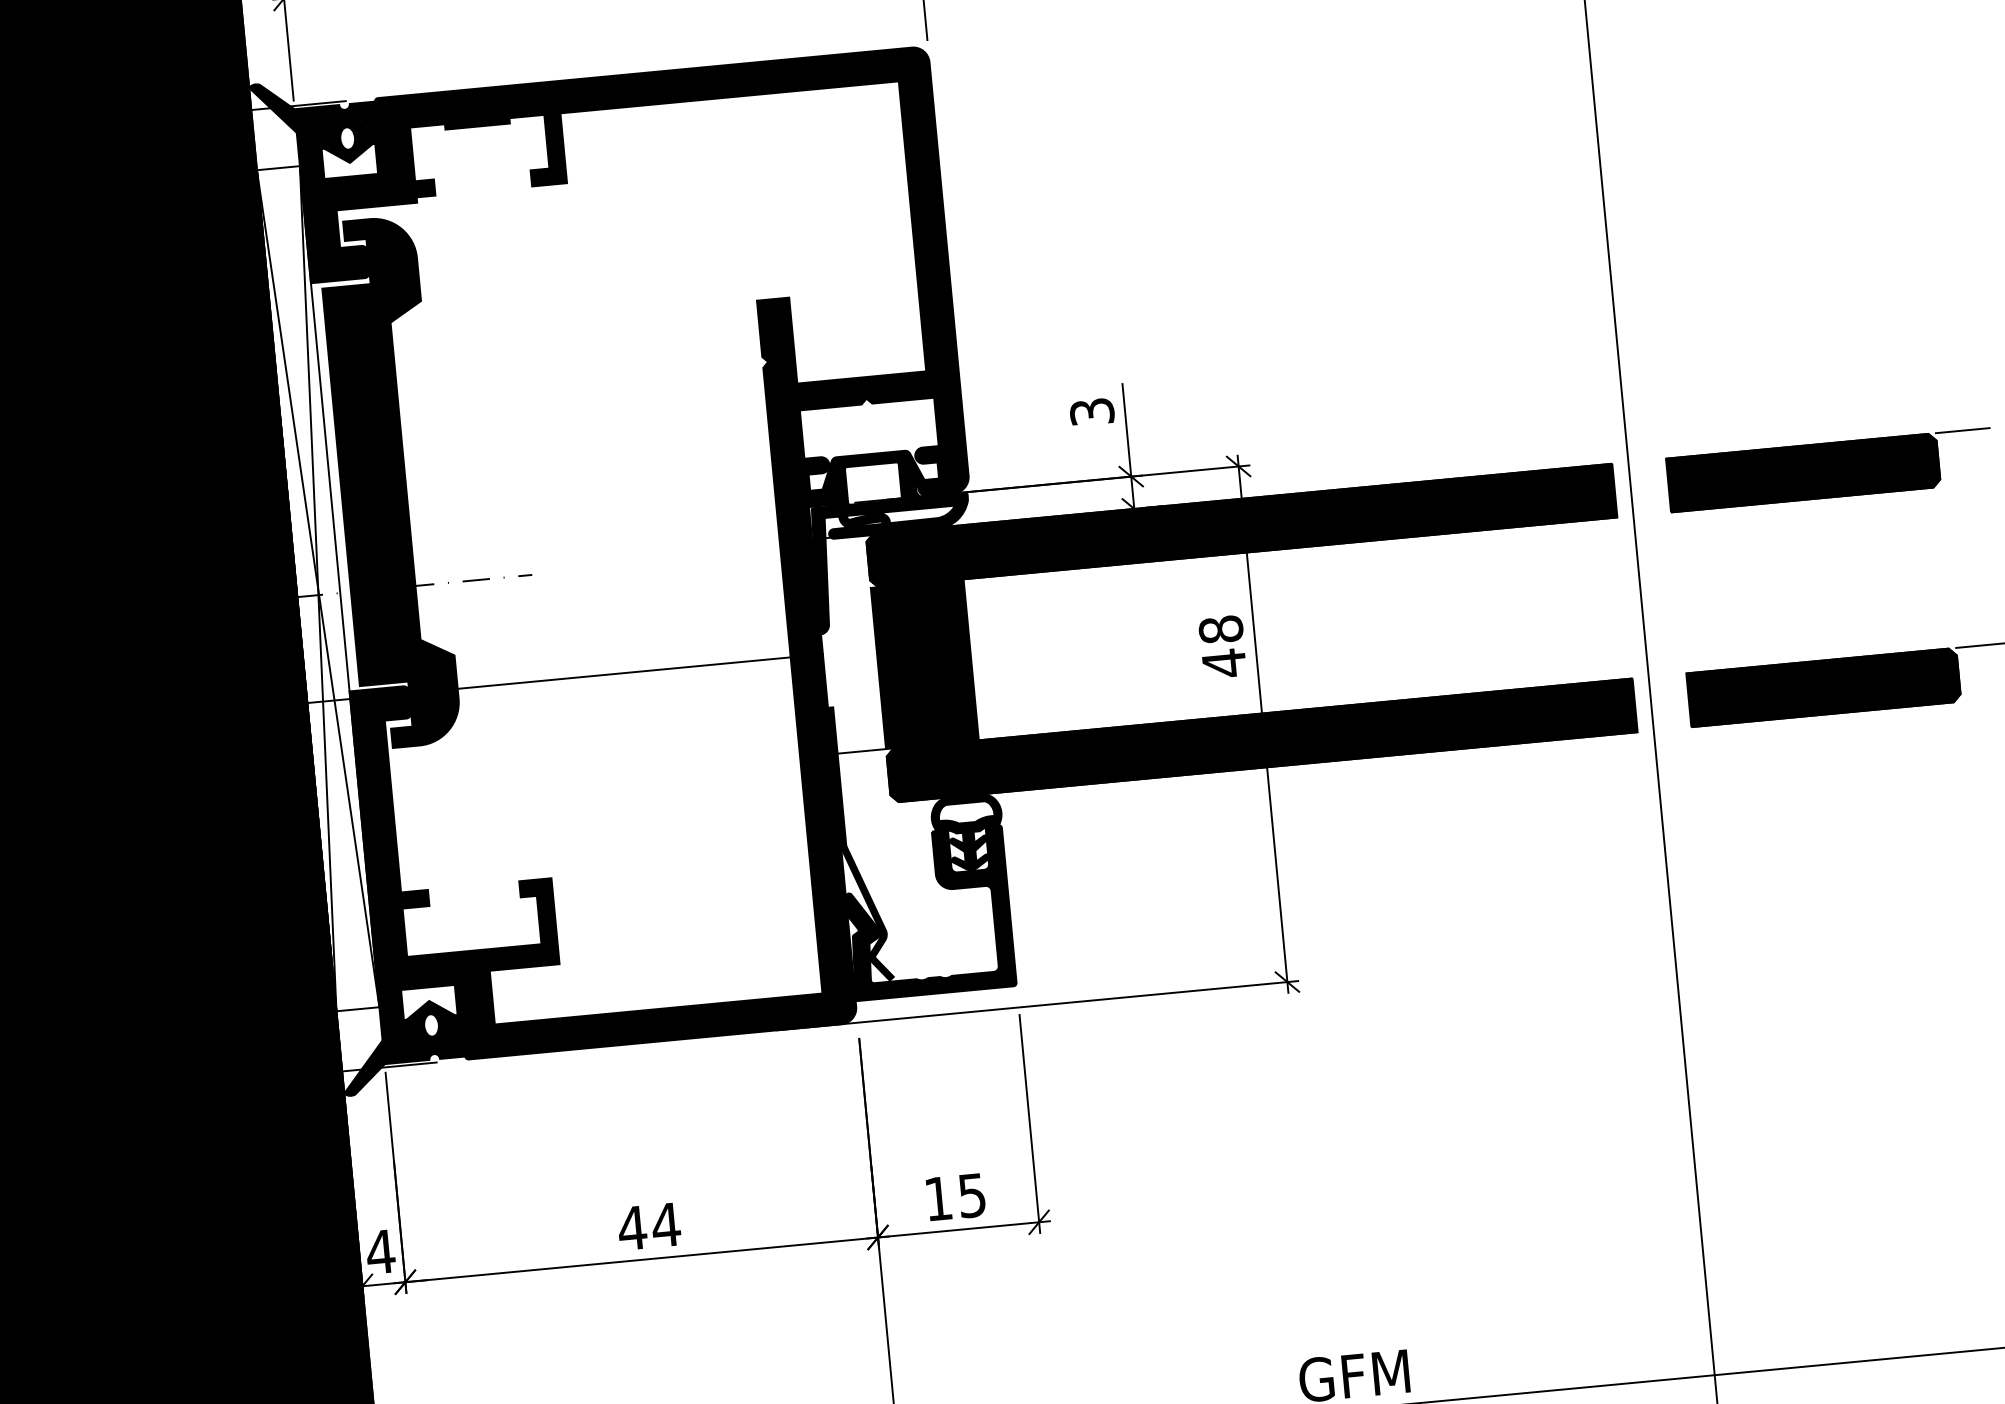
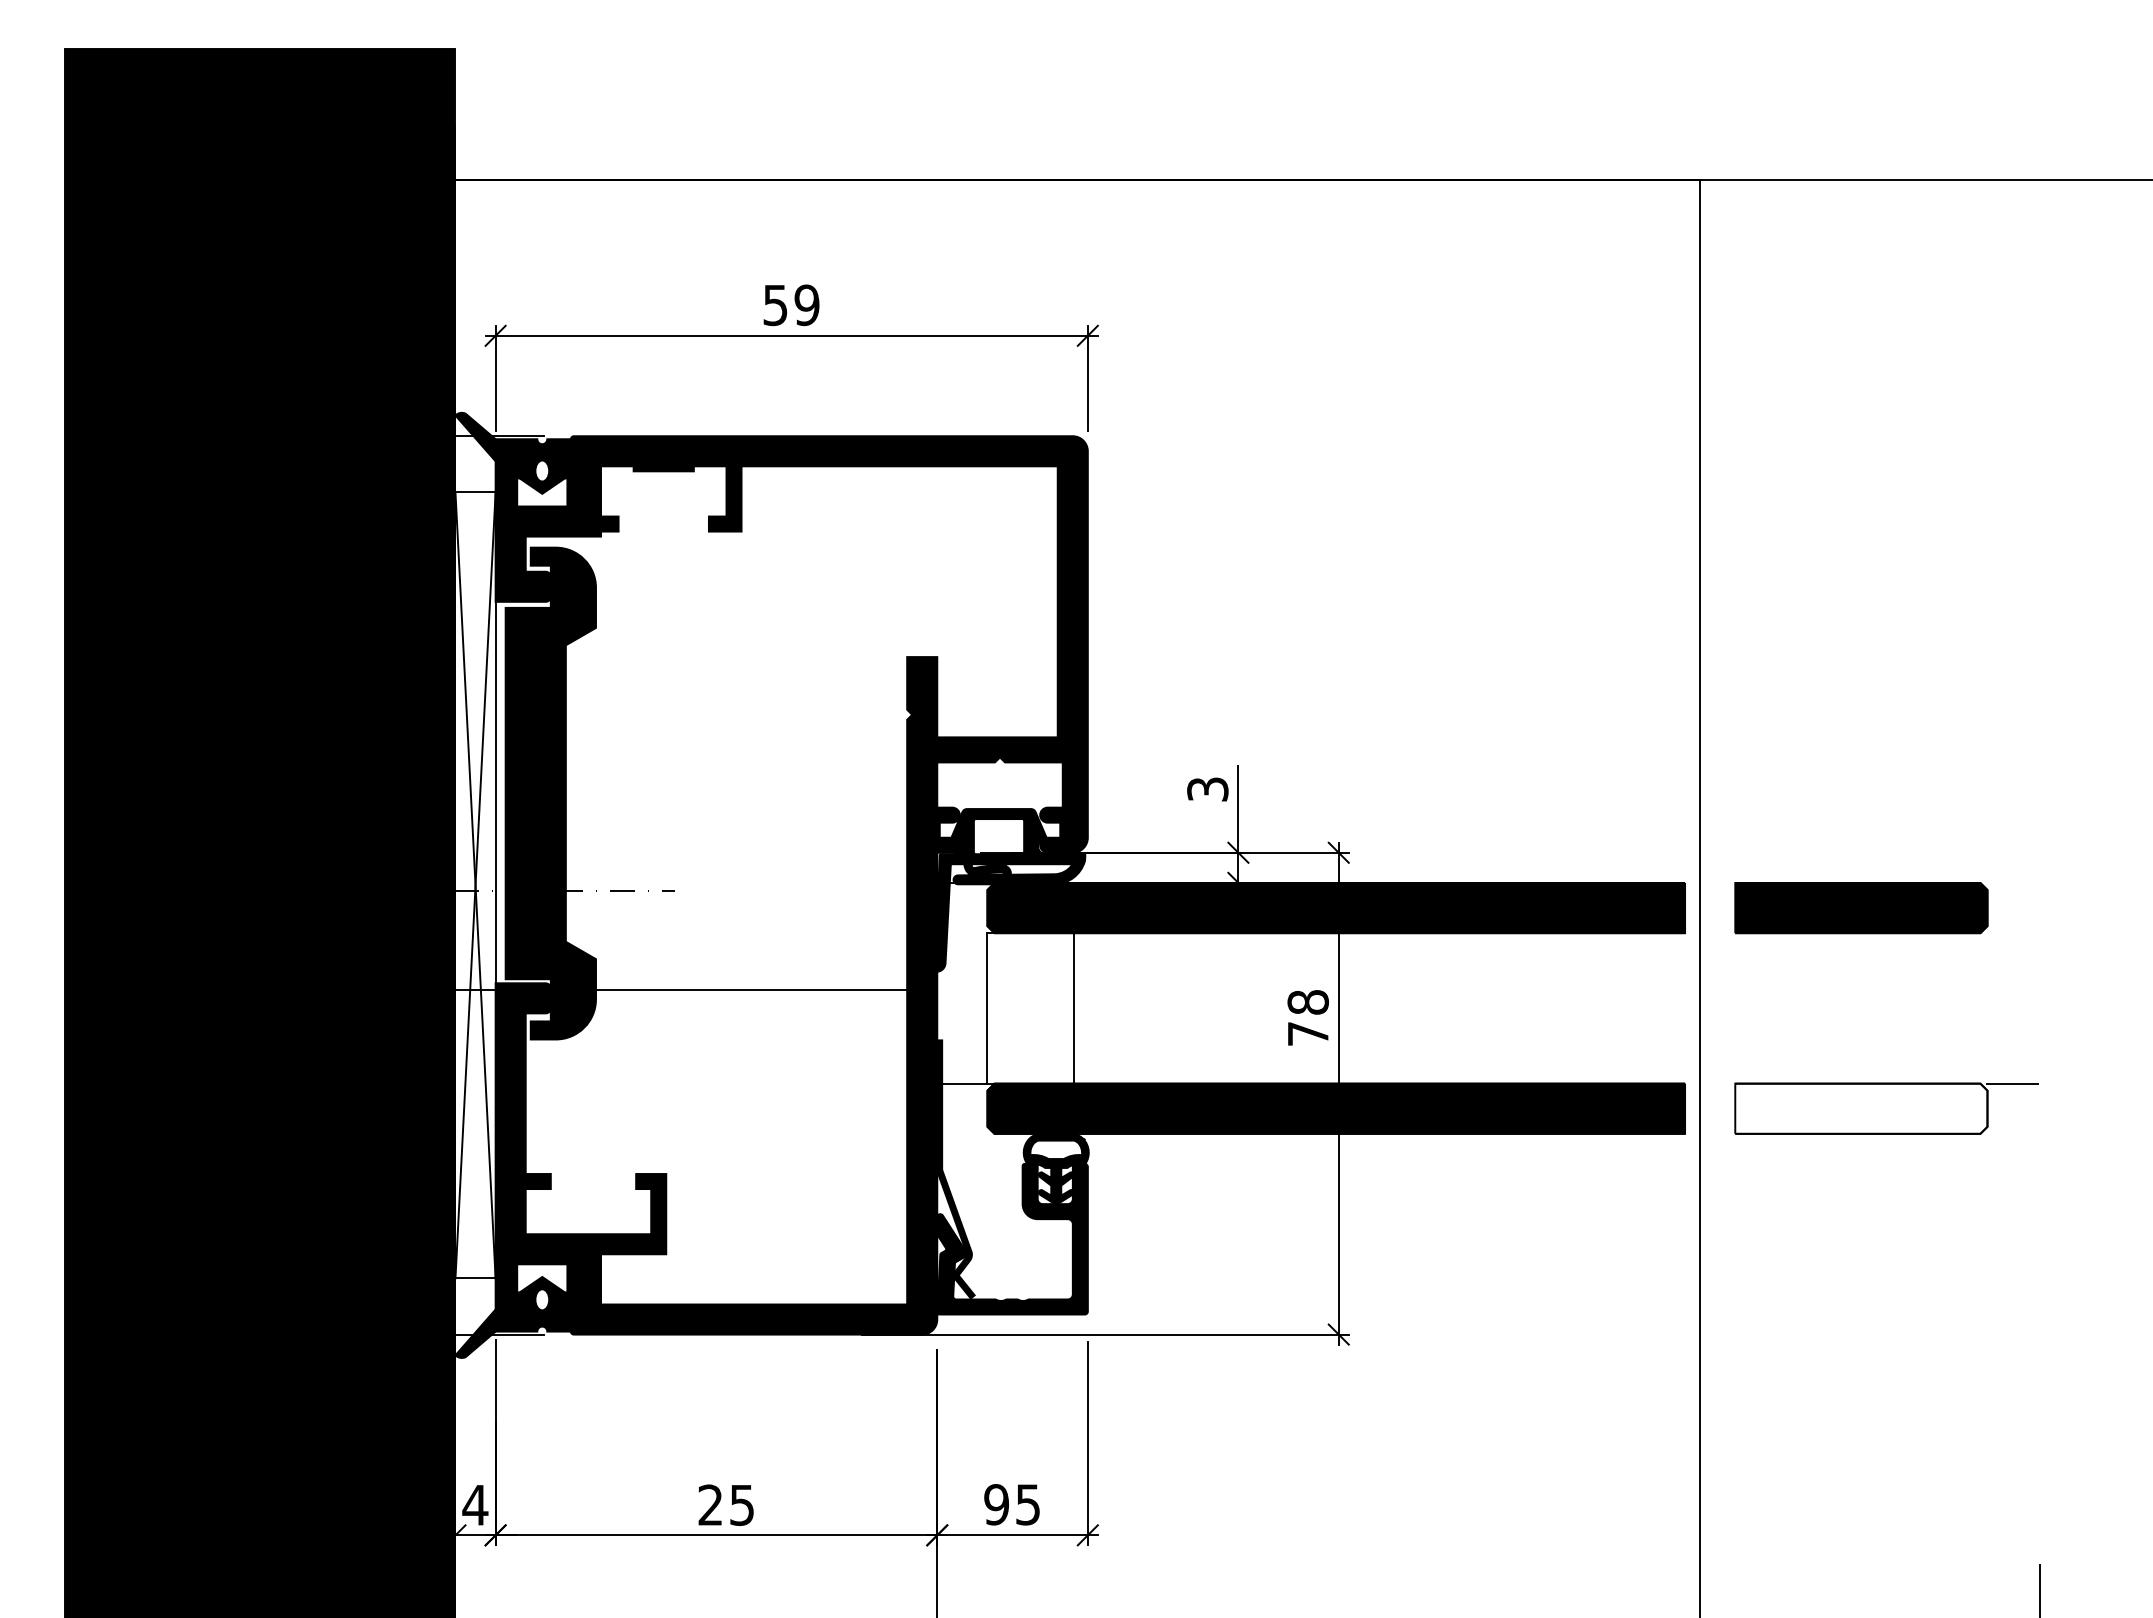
line: (1962, 430) -> (2012, 882), removed
fill: (924, 664) -> (1030, 1008), removed
text: (1224, 664) -> (1308, 1034), 48 -> 78
fill: (1823, 687) -> (1861, 1108), removed
text: (938, 1198) -> (996, 1504), 15 -> 95
text: (649, 1225) -> (726, 1504), 44 -> 25

